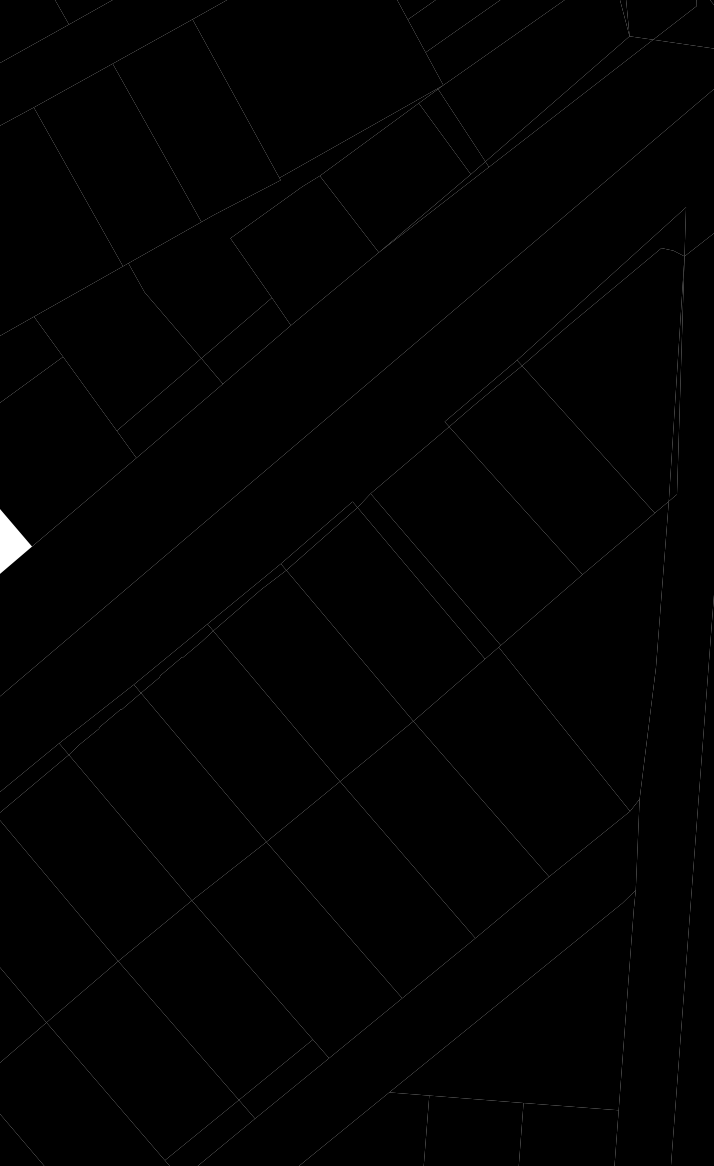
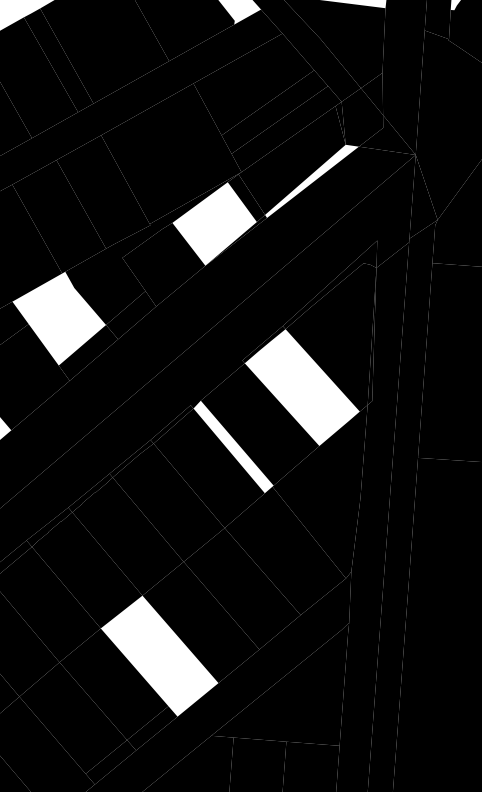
fill: (568, 100) -> (311, 180), removed
fill: (395, 176) -> (214, 223), removed
fill: (118, 346) -> (59, 318), removed
fill: (550, 470) -> (301, 387), removed
fill: (429, 575) -> (233, 446), removed
fill: (296, 948) -> (159, 655), removed

